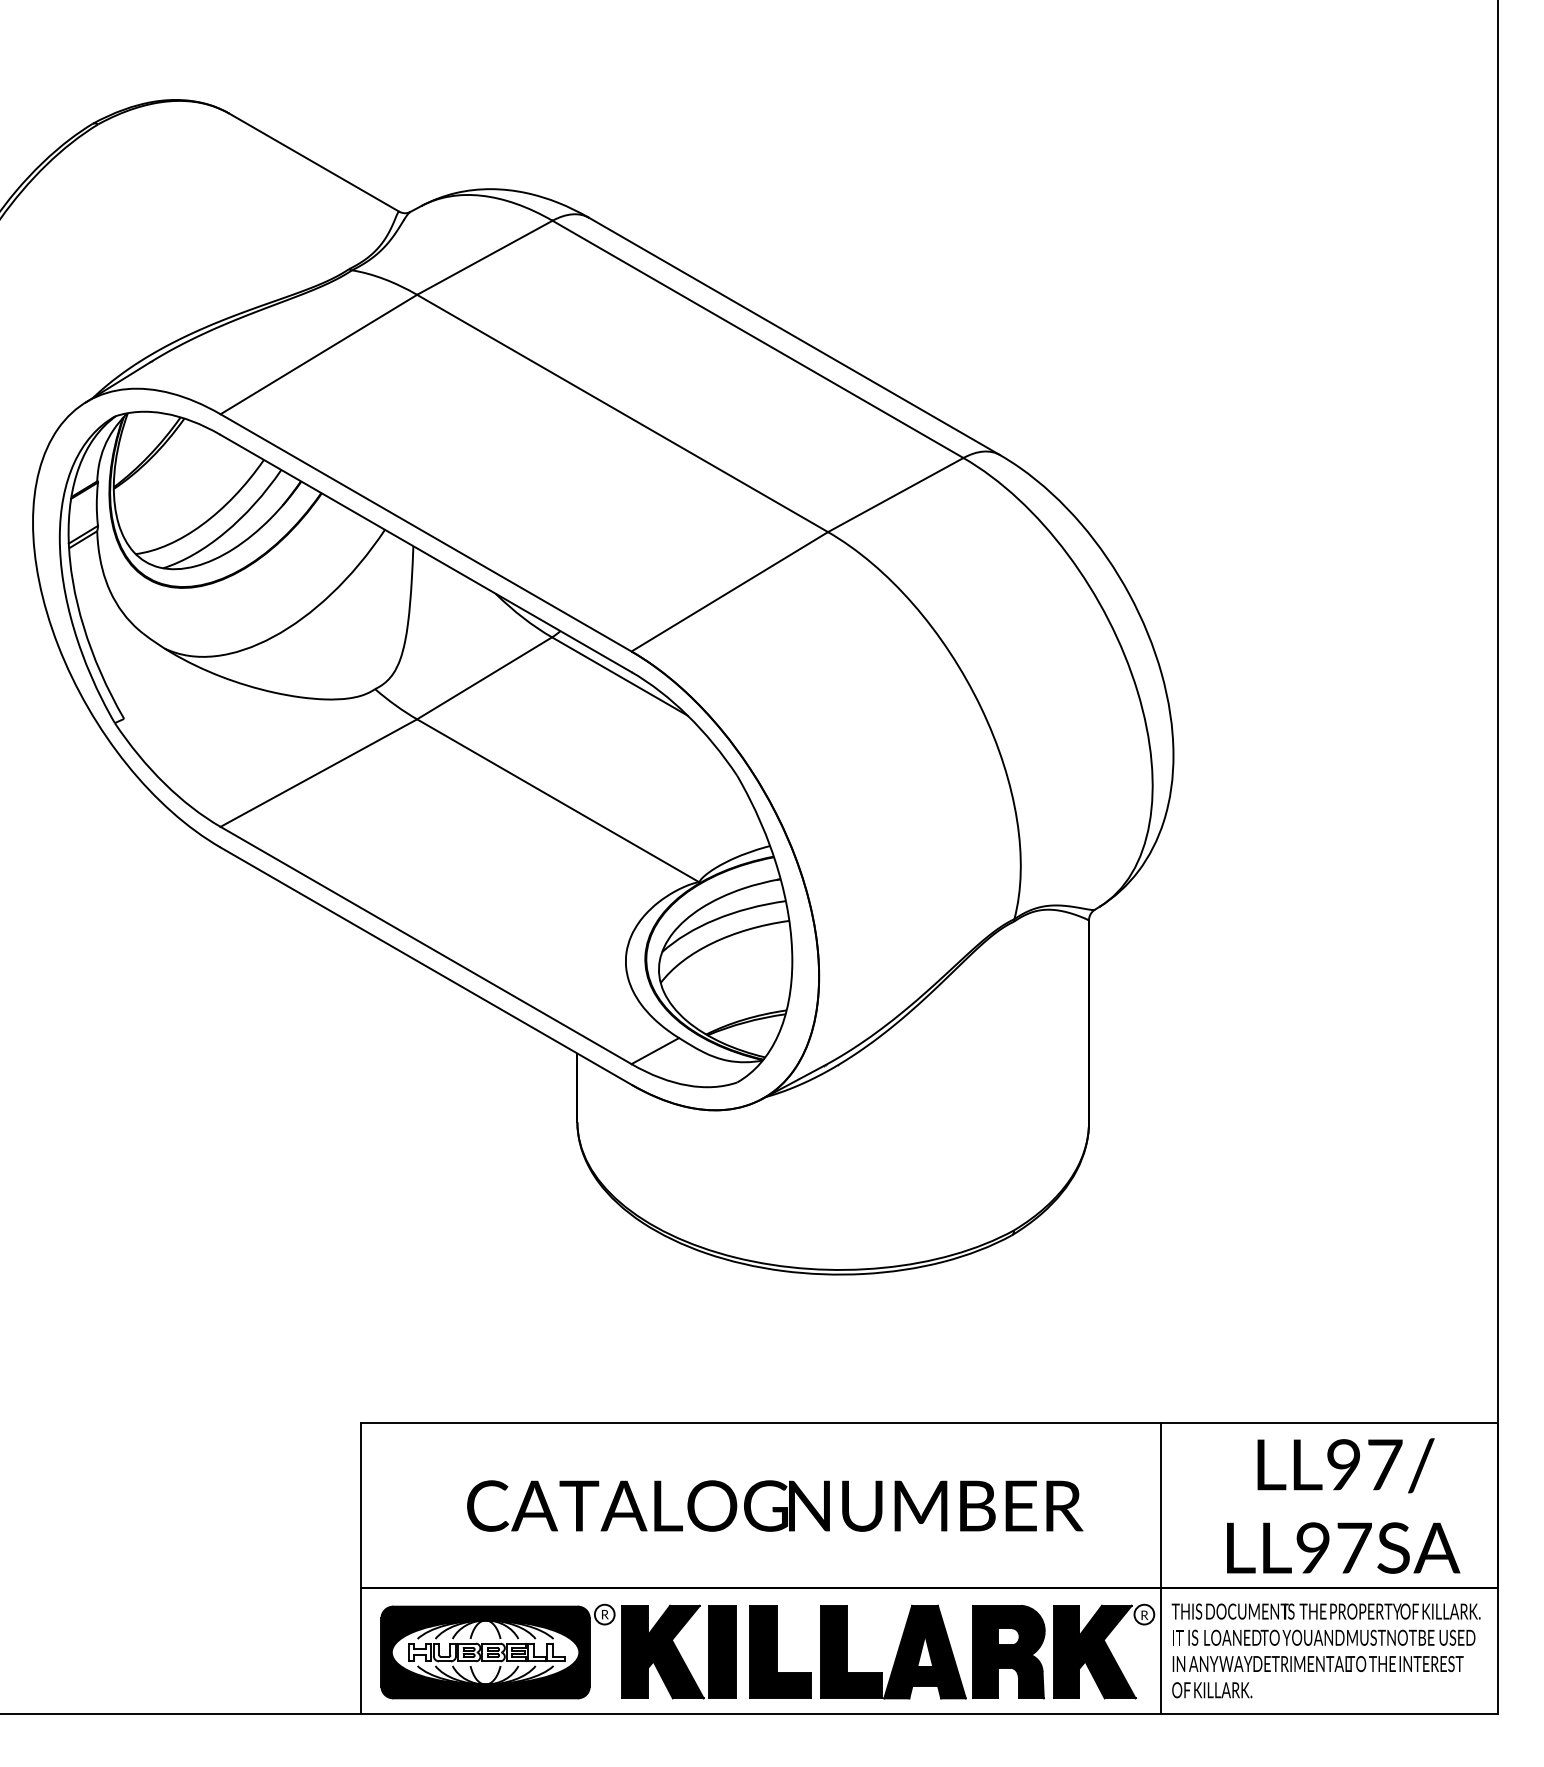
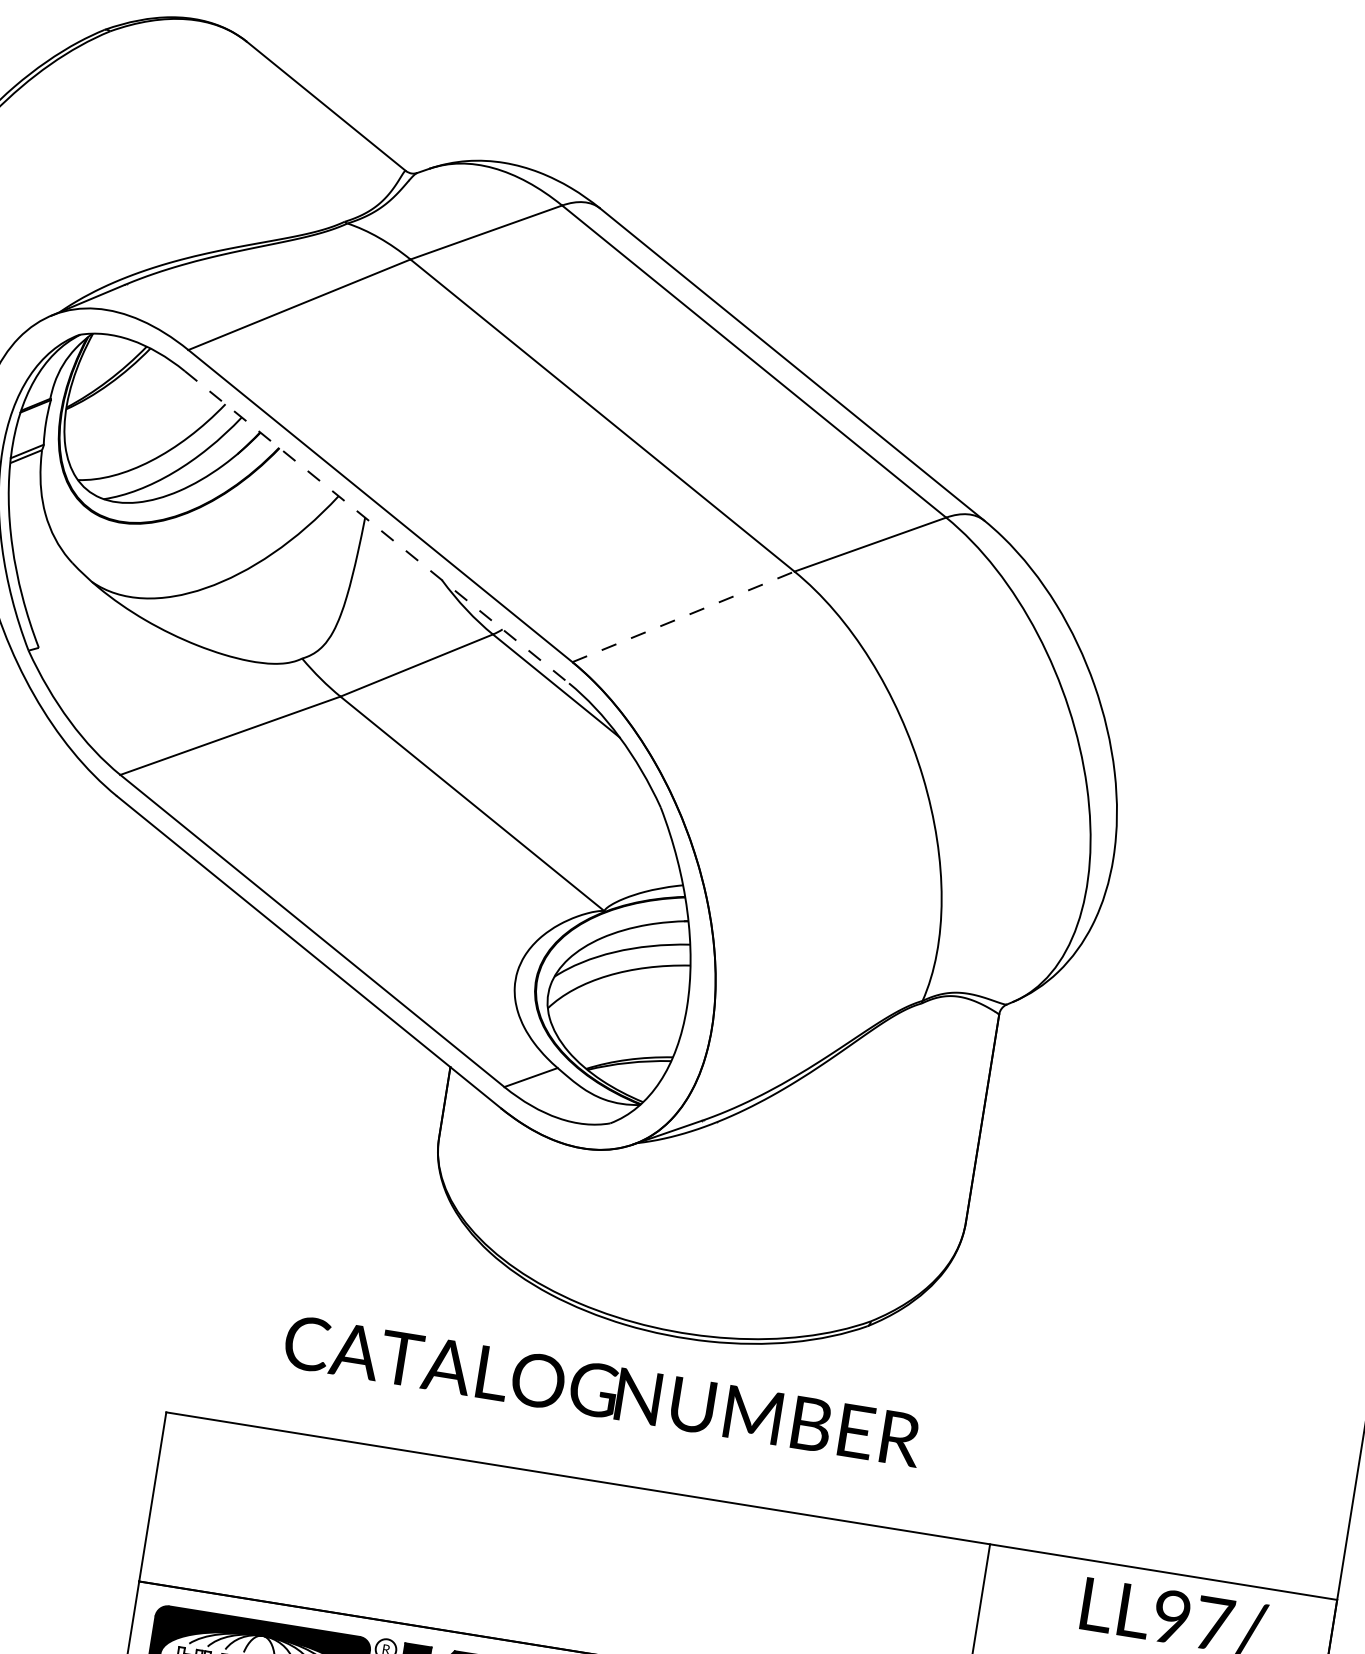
line: (426, 553) -> (377, 527), solid -> dashed
line: (729, 591) -> (683, 616), solid -> dashed
text: (775, 1505) -> (603, 1390), moved

